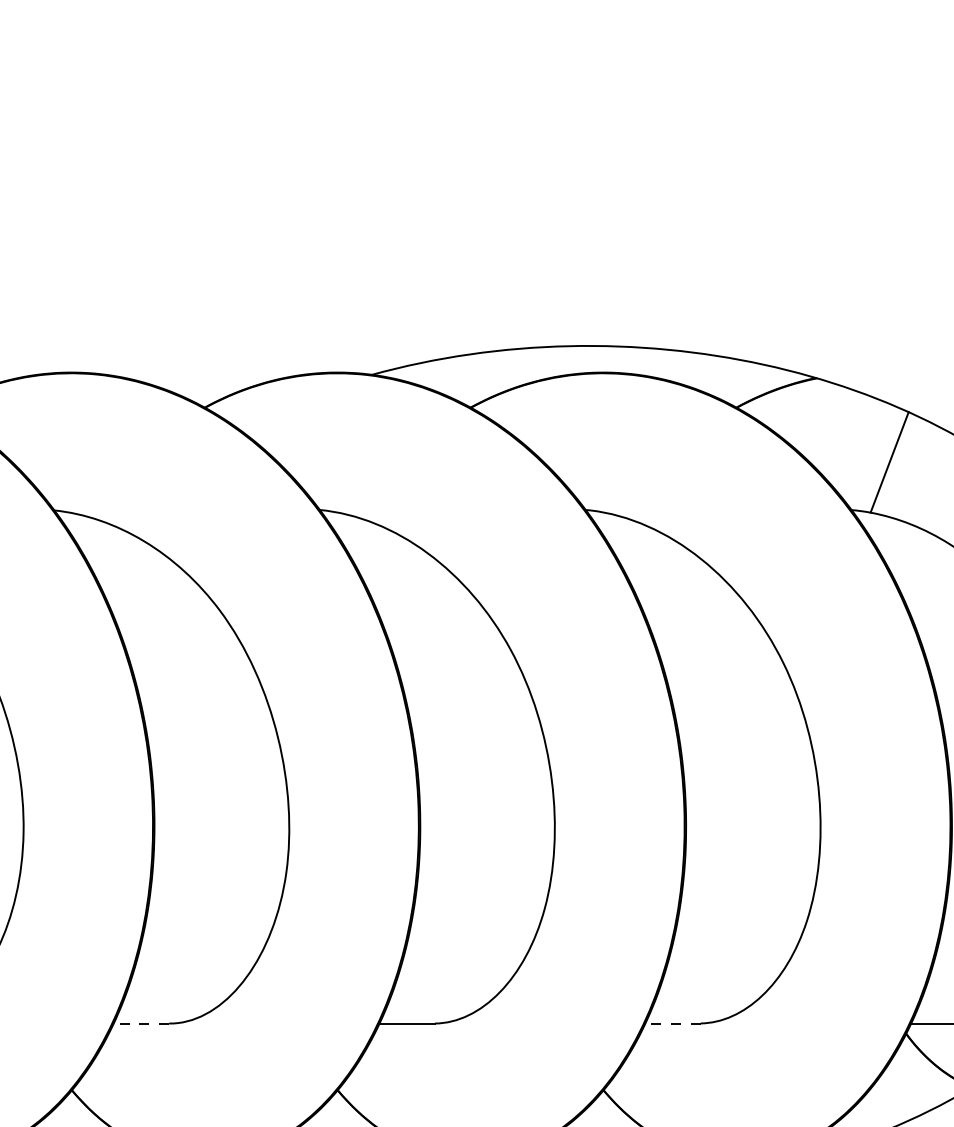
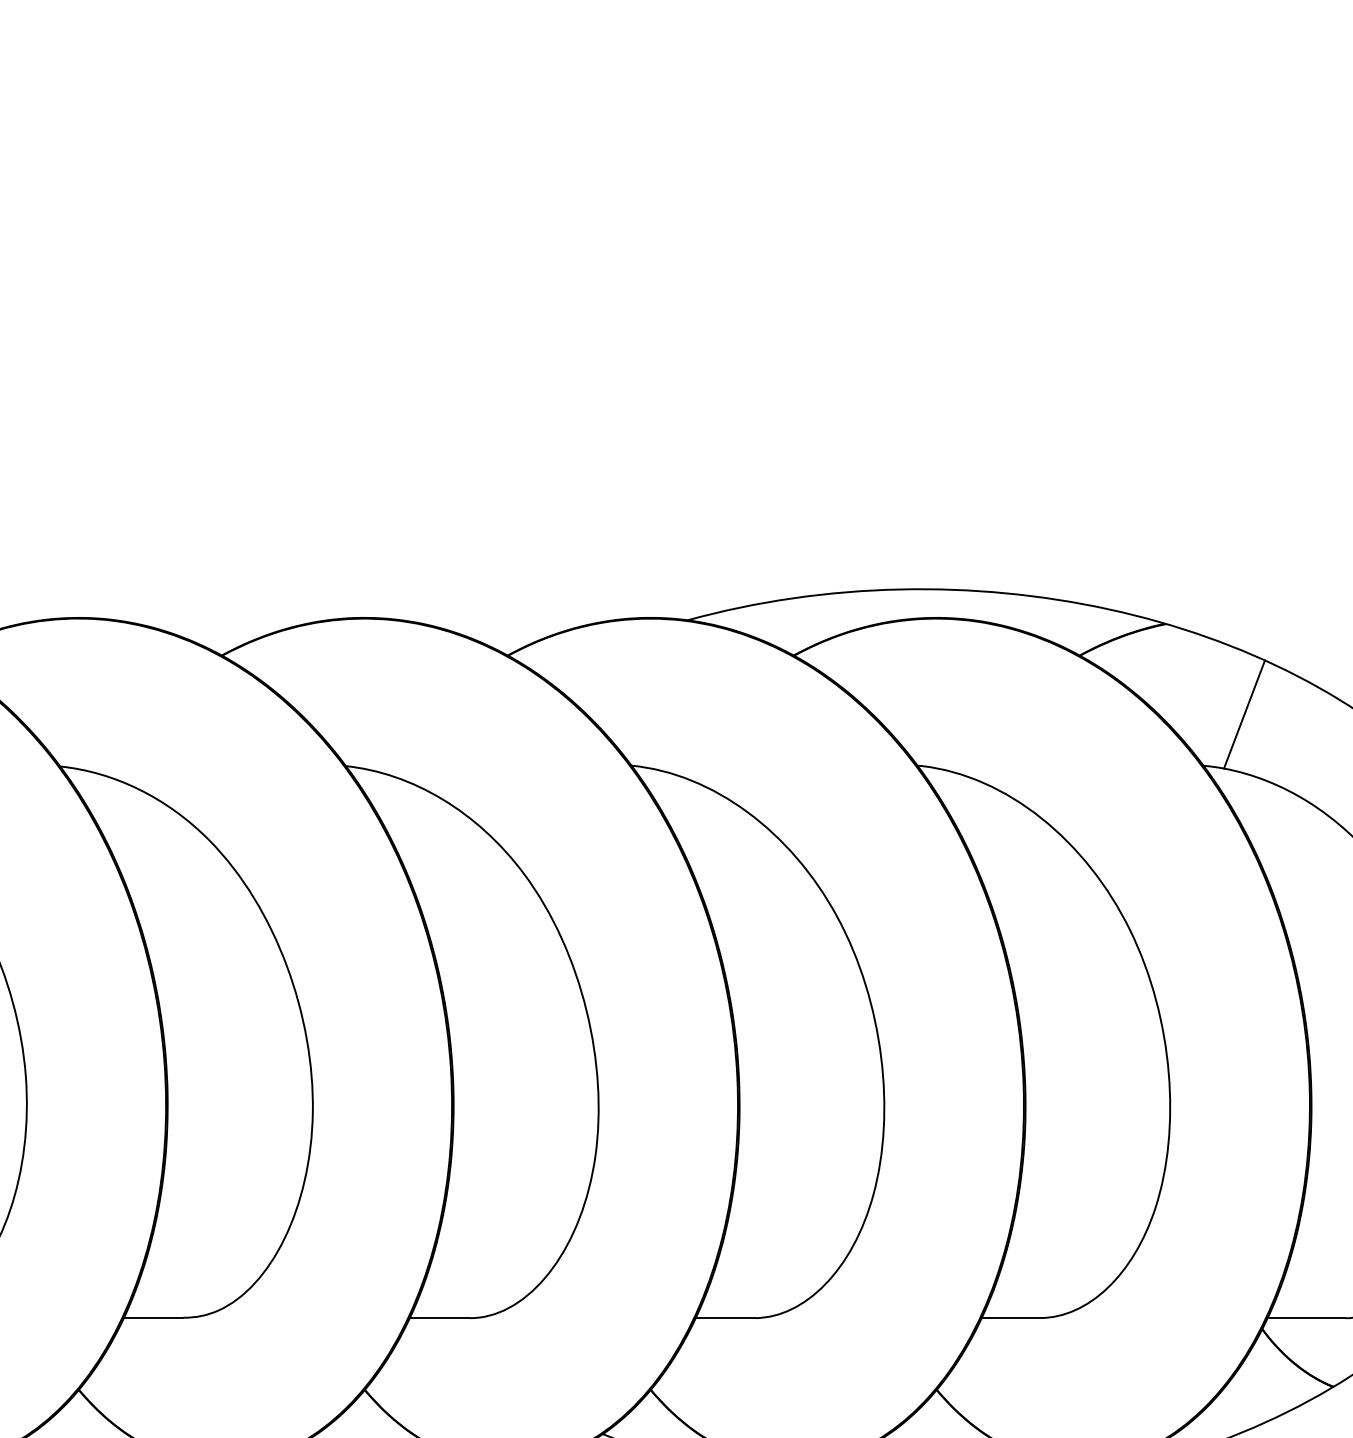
line: (141, 1023) -> (439, 1318), dashed -> solid
line: (673, 1023) -> (1011, 1318), dashed -> solid

